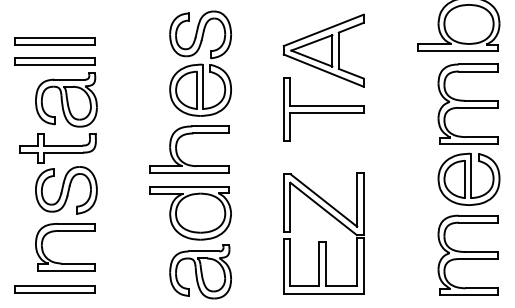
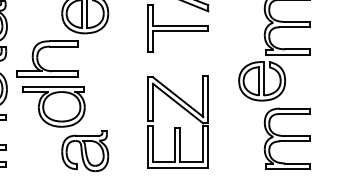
part: (177, 150) -> (38, 59), moved
part: (468, 178) -> (261, 80), moved
part: (190, 213) -> (54, 107), moved

